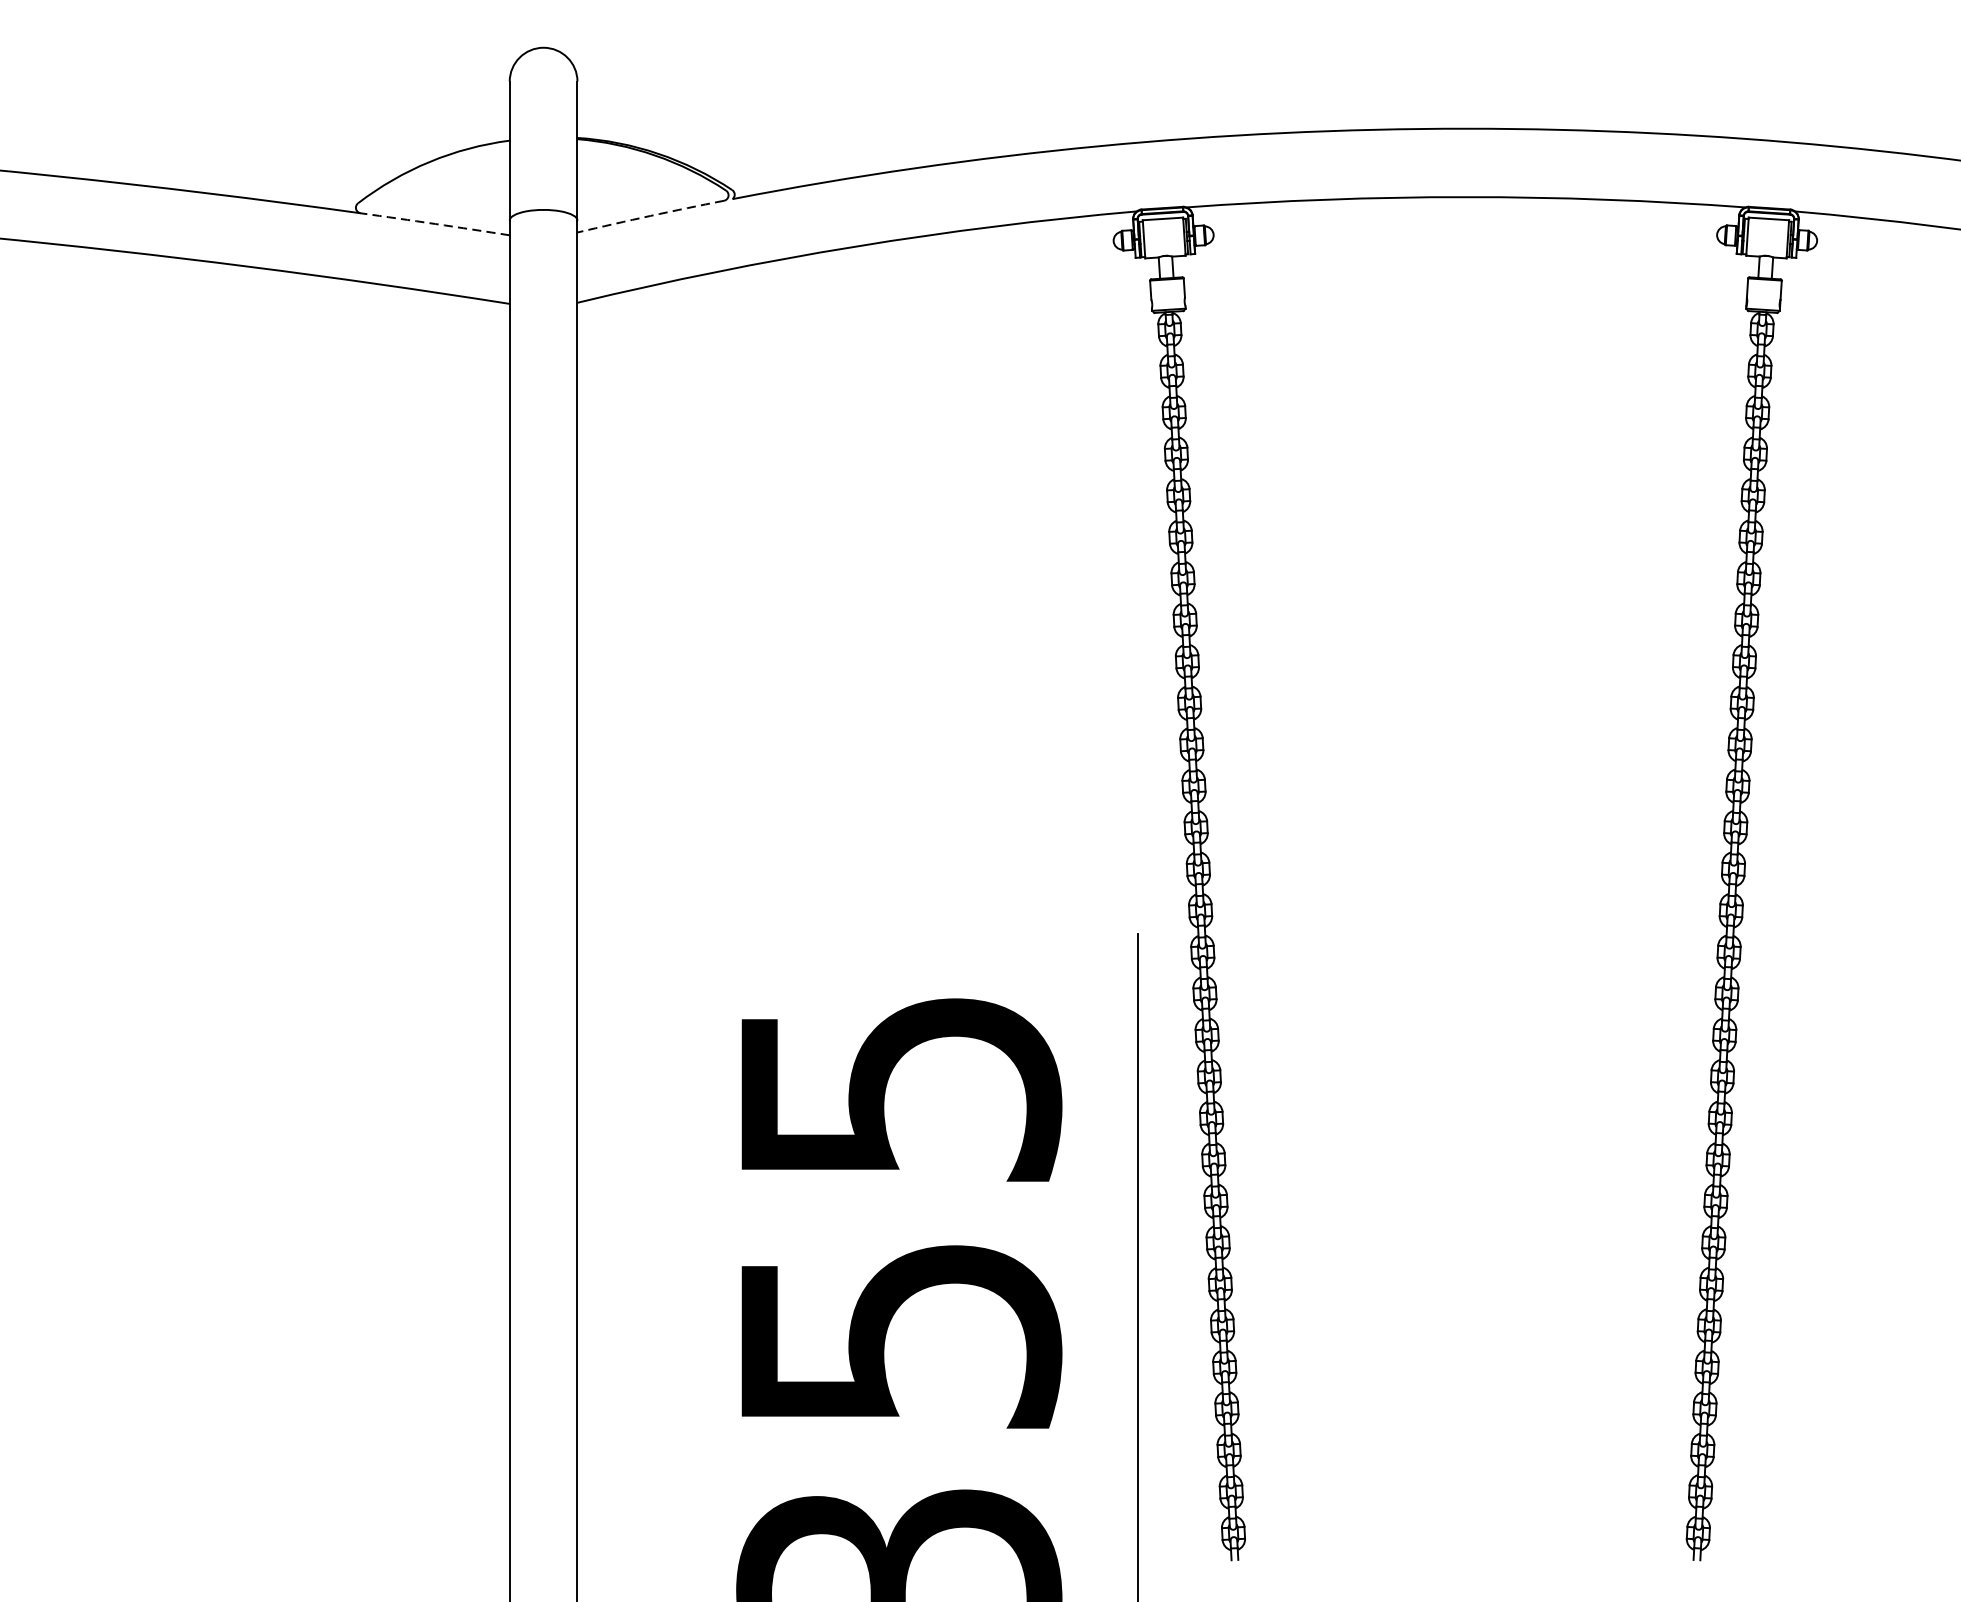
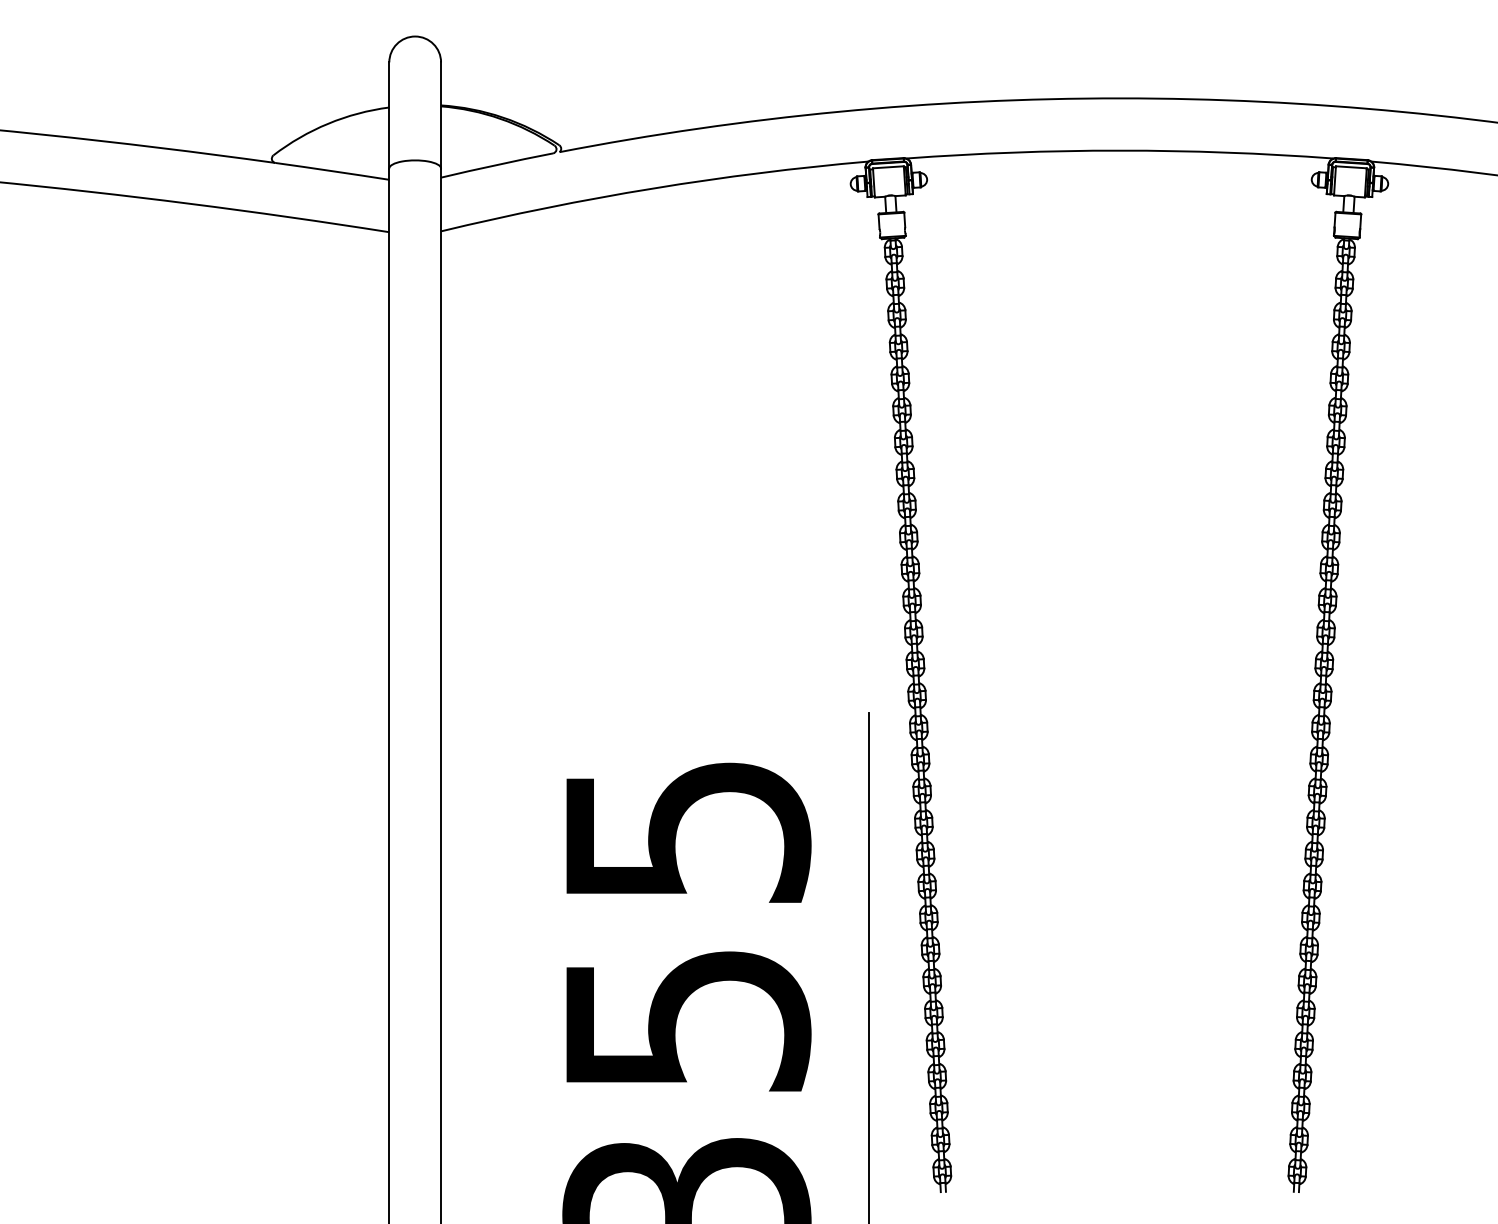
arc: (650, 216) -> (496, 165), dashed -> solid
arc: (435, 224) -> (332, 171), dashed -> solid

